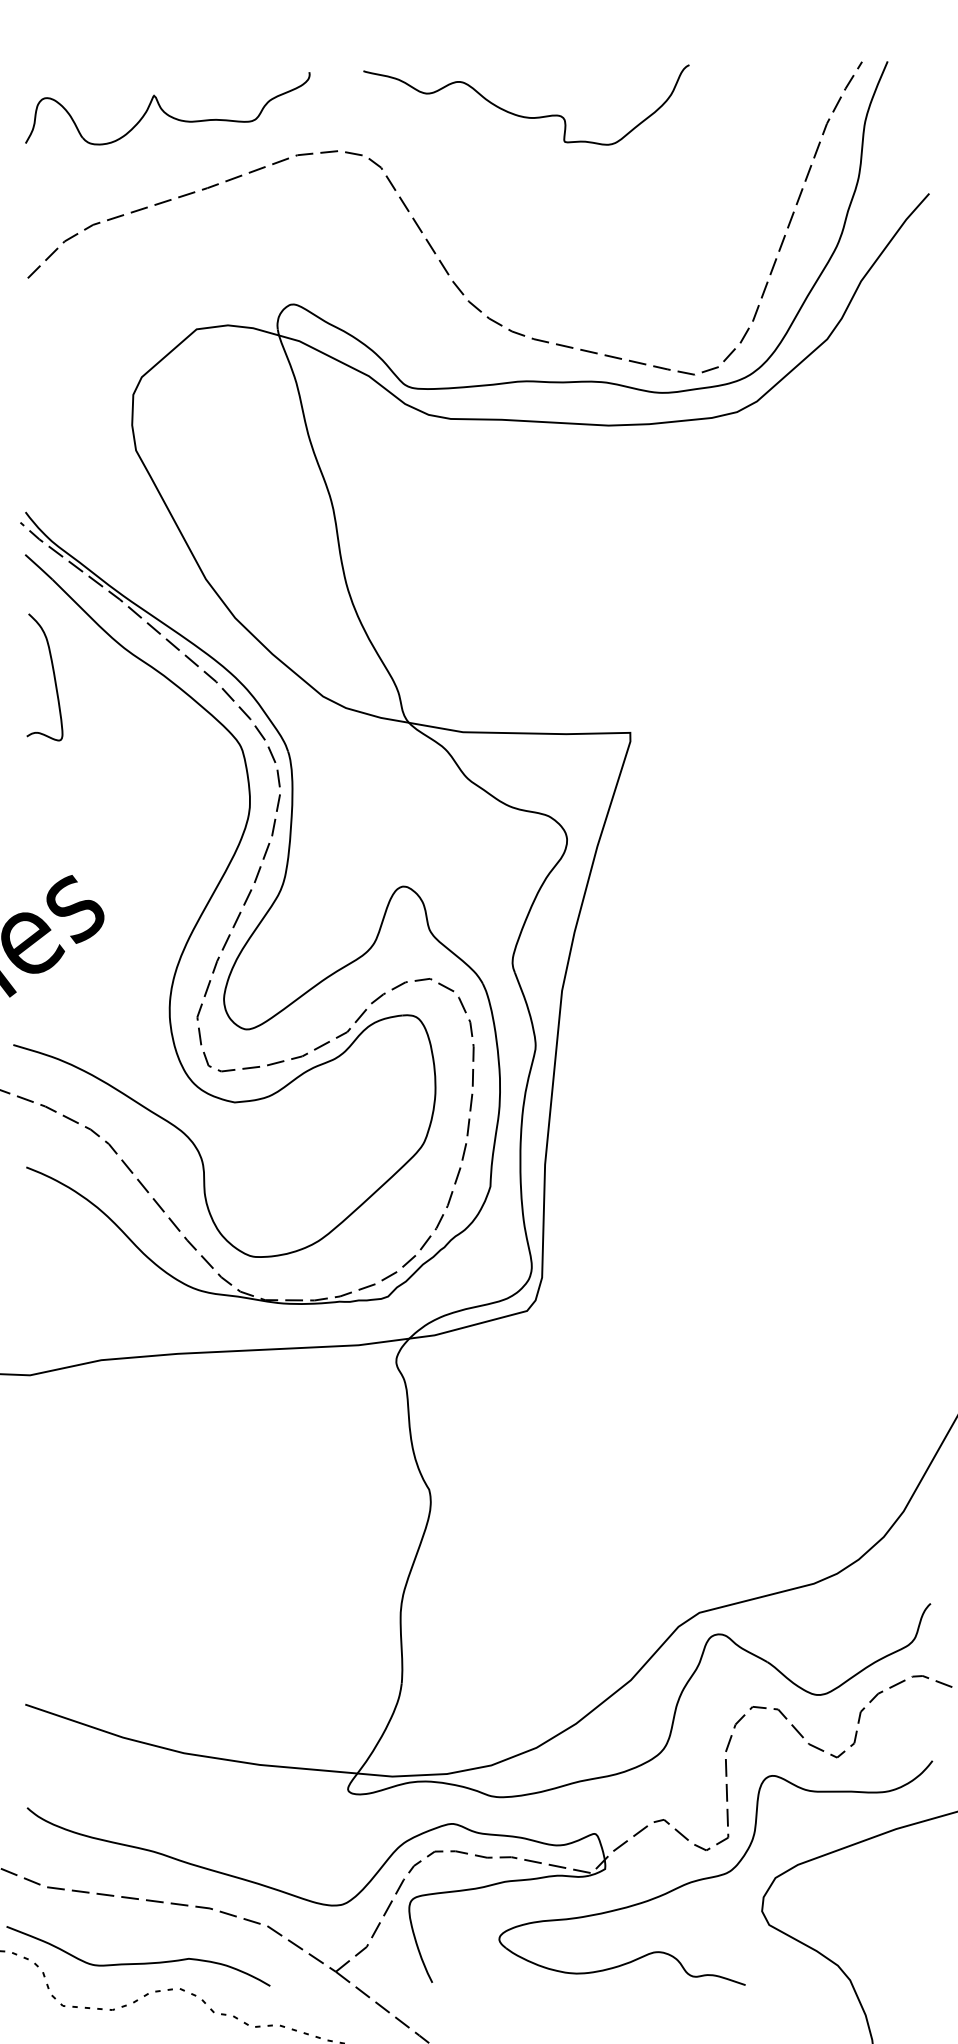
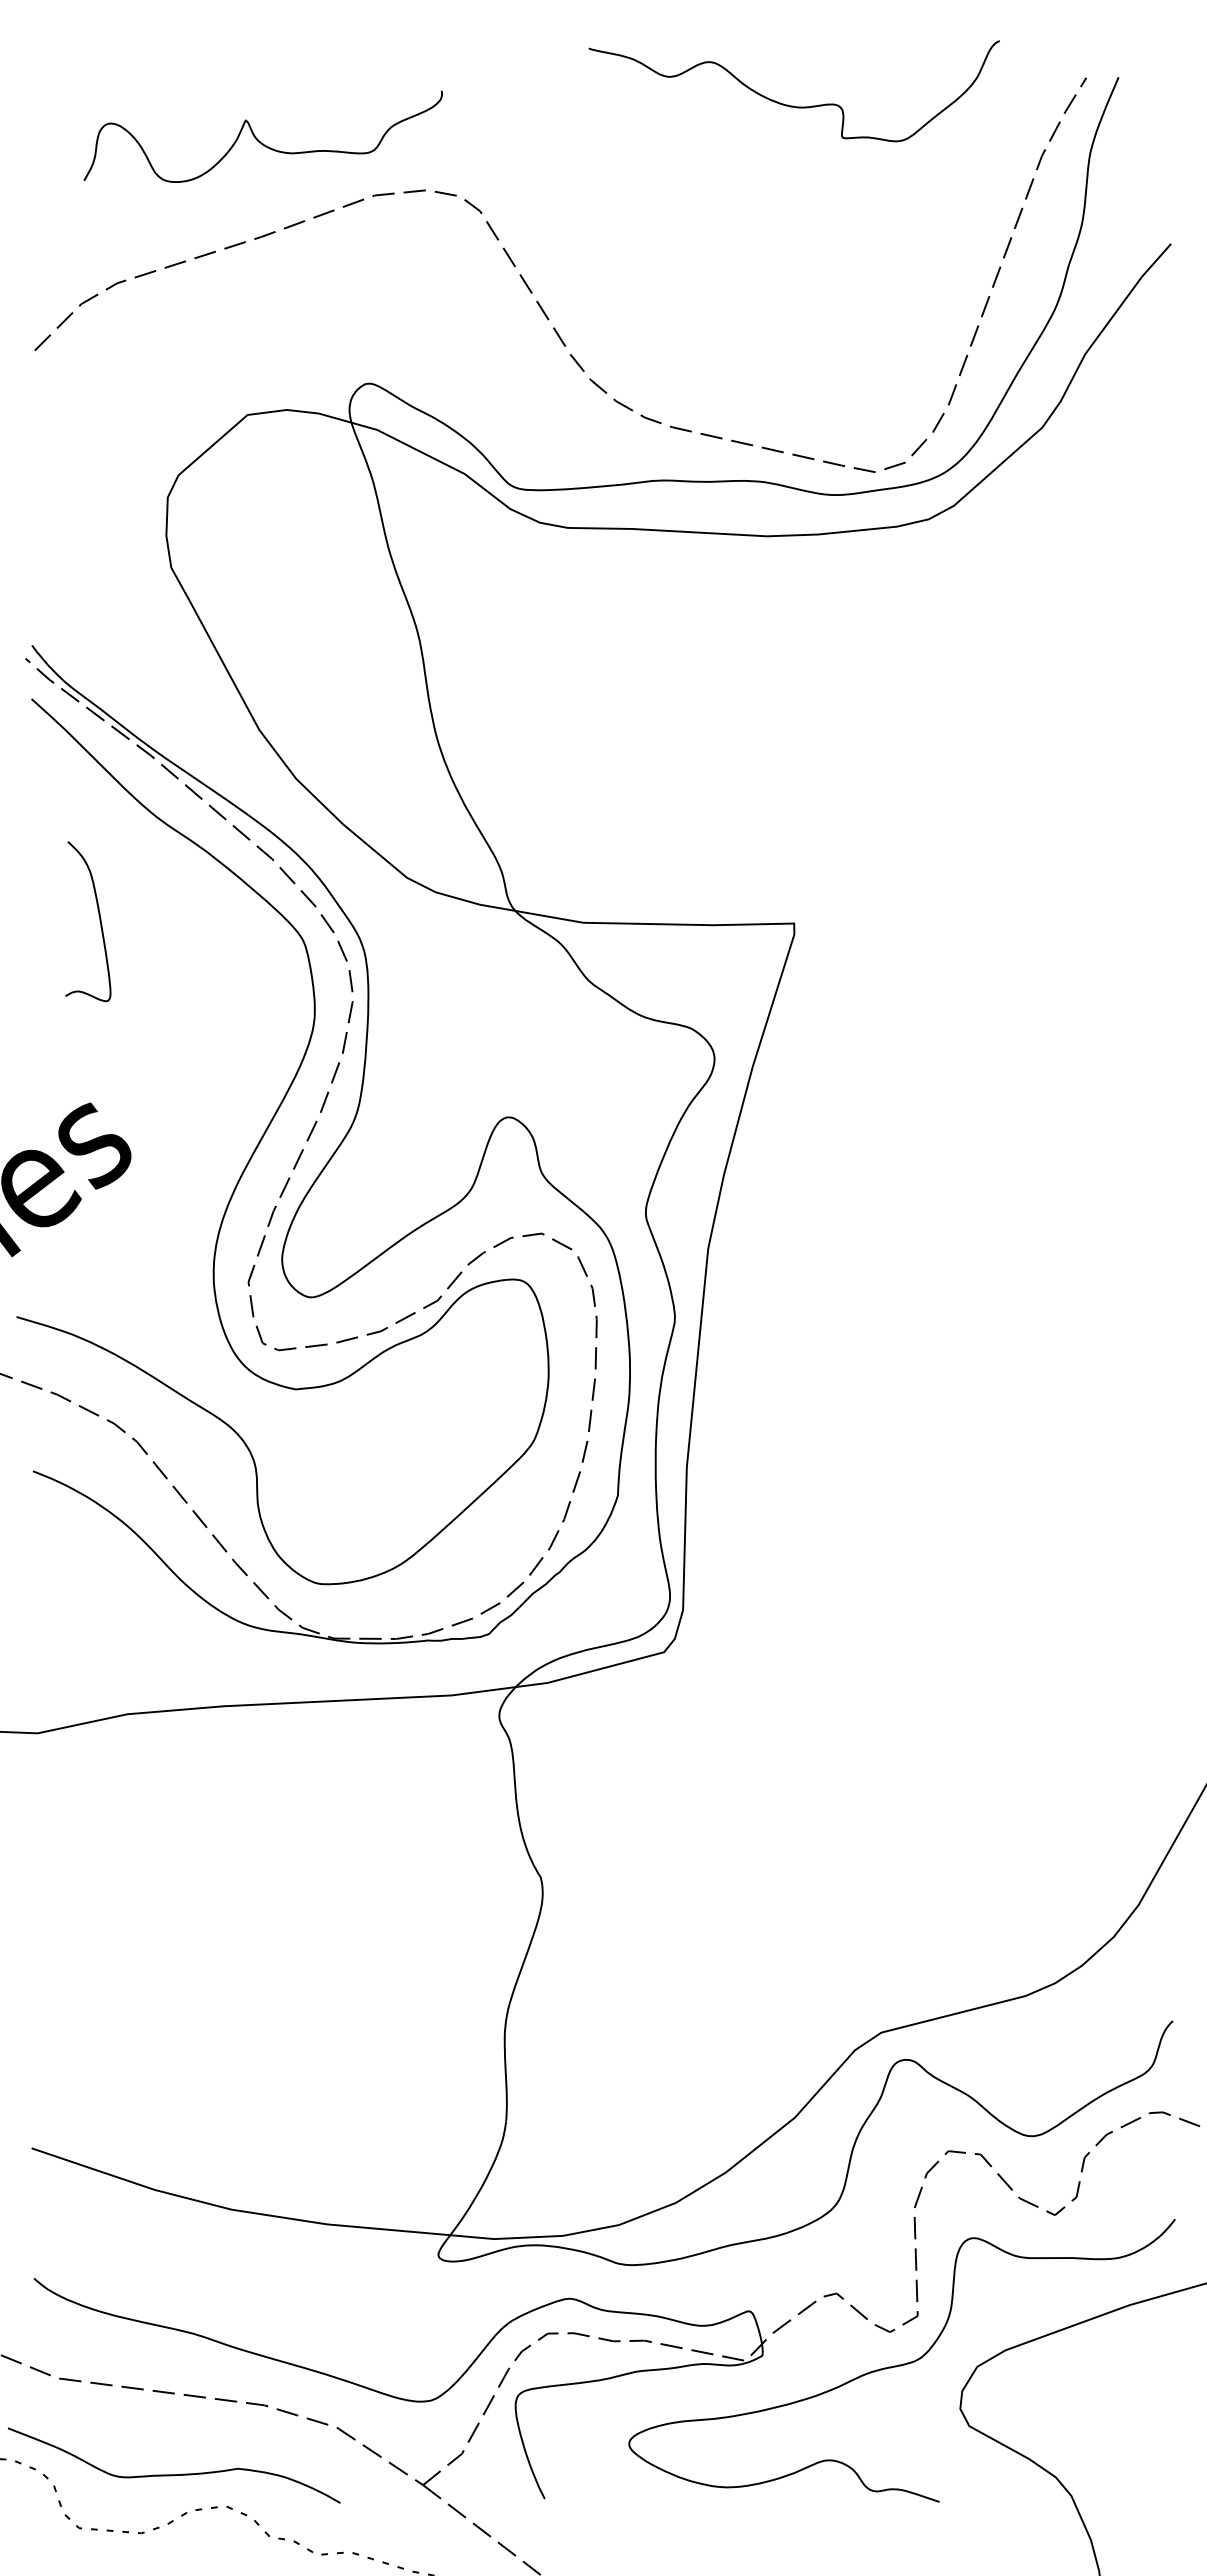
part: (167, 108) -> (262, 136), moved
curve: (525, 116) -> (793, 105), moved
curve: (53, 677) -> (99, 921), moved

